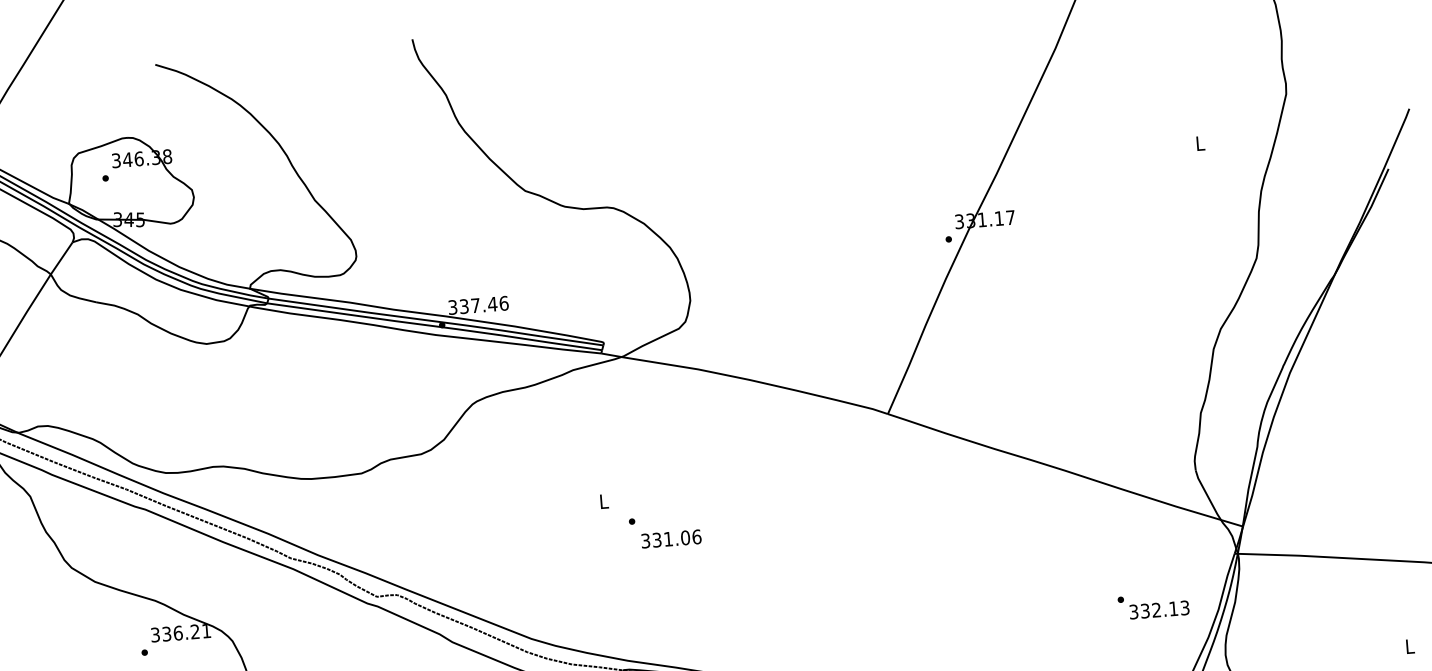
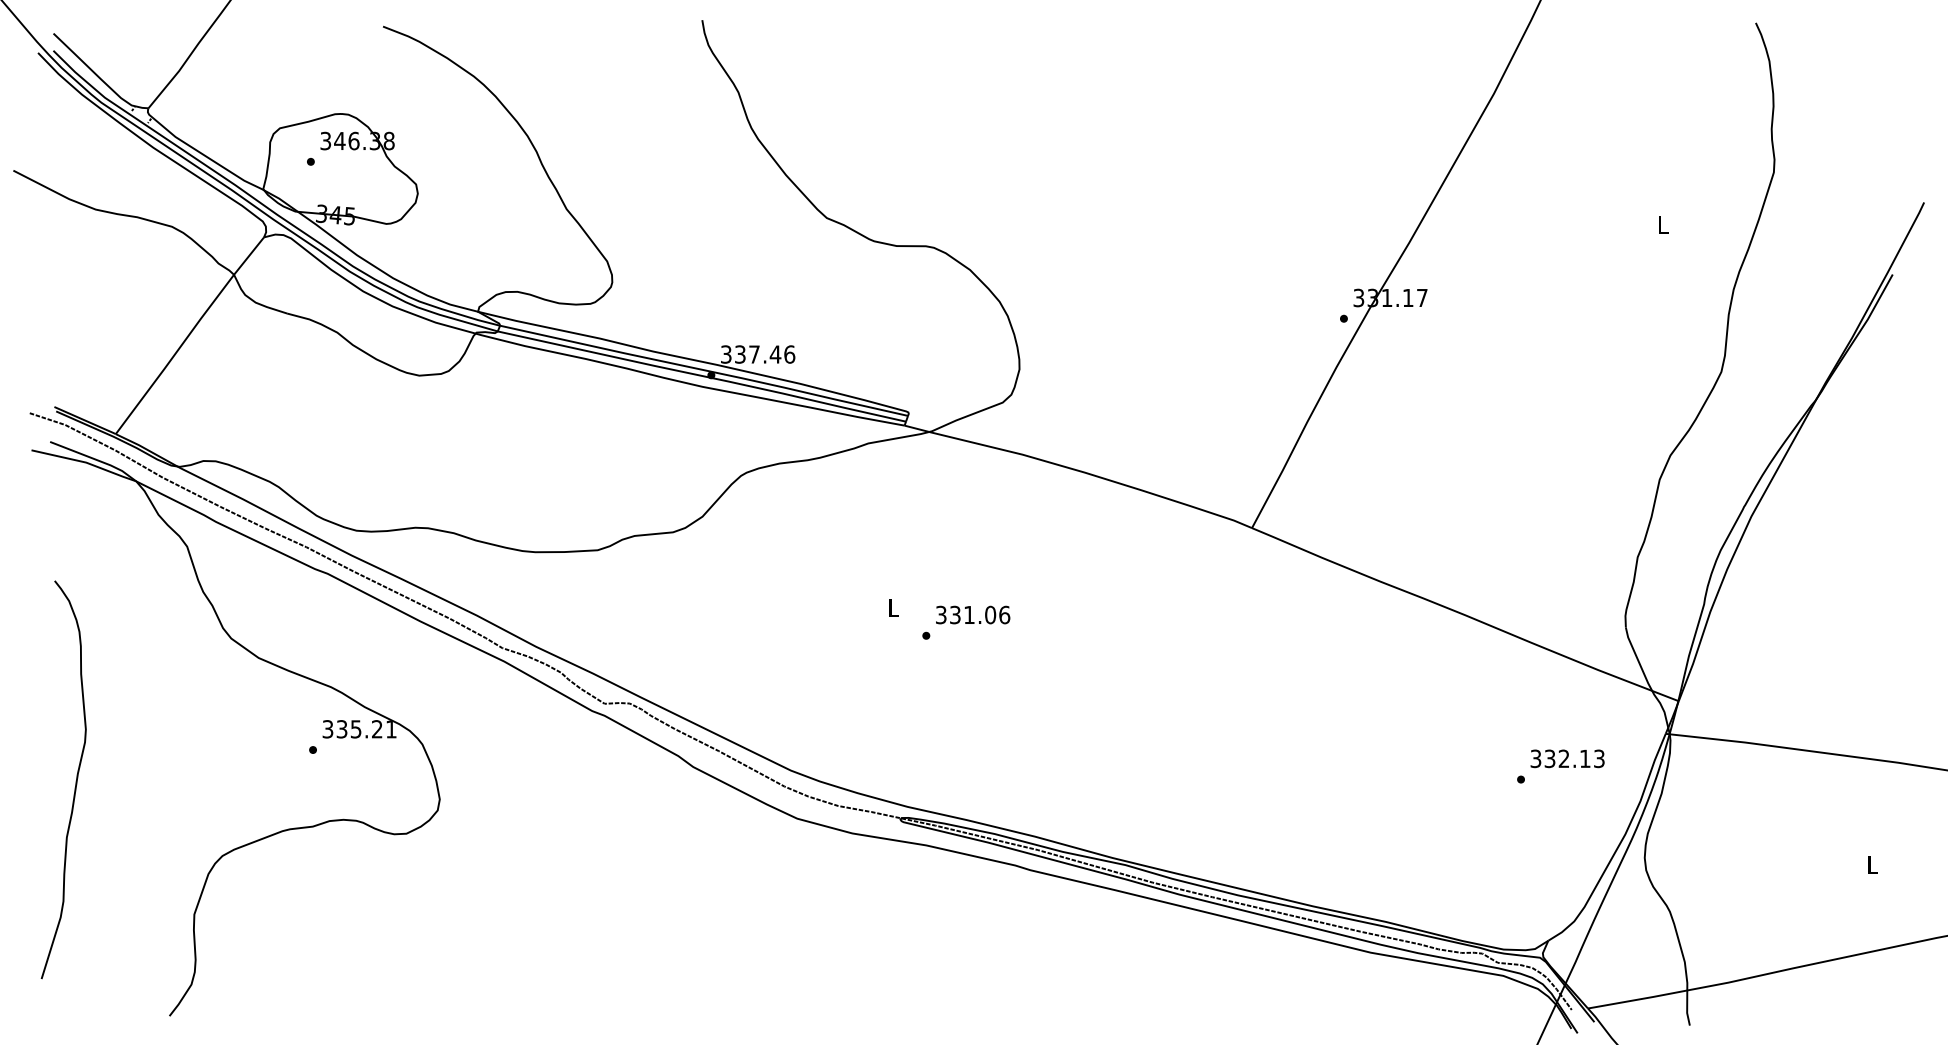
text: (671, 538) -> (973, 614), moved
text: (1159, 609) -> (1567, 758), moved
text: (177, 633) -> (355, 729), 336.21 -> 335.21

